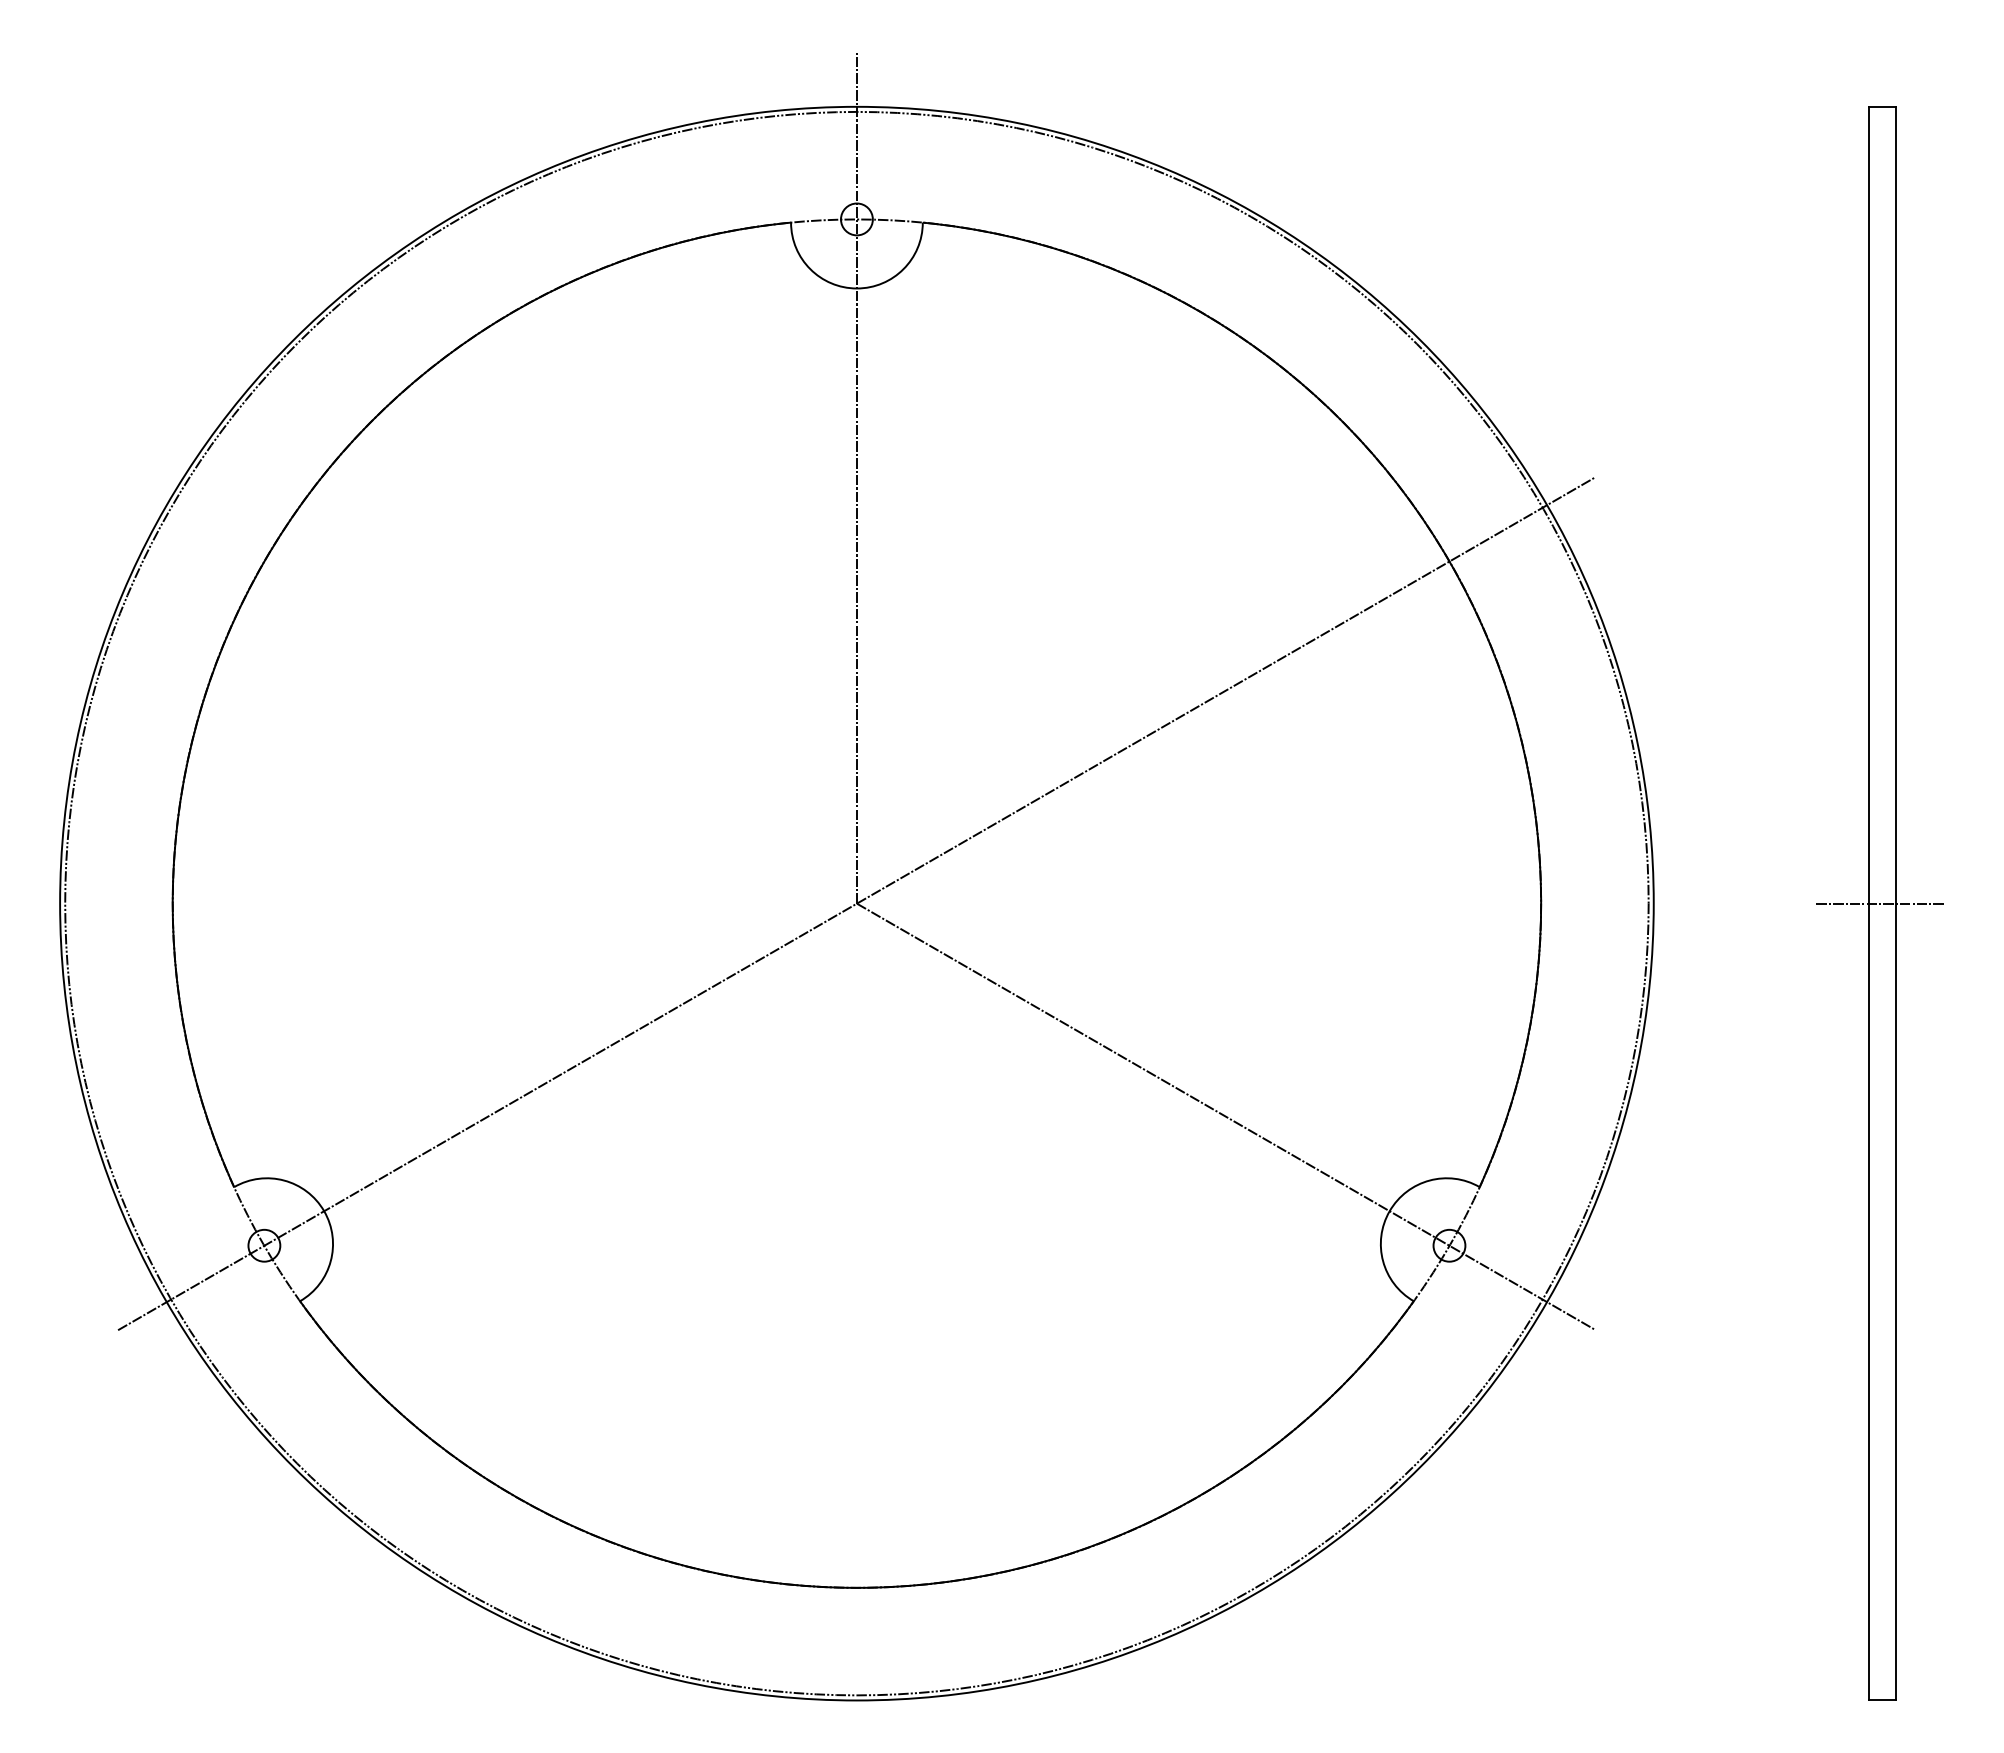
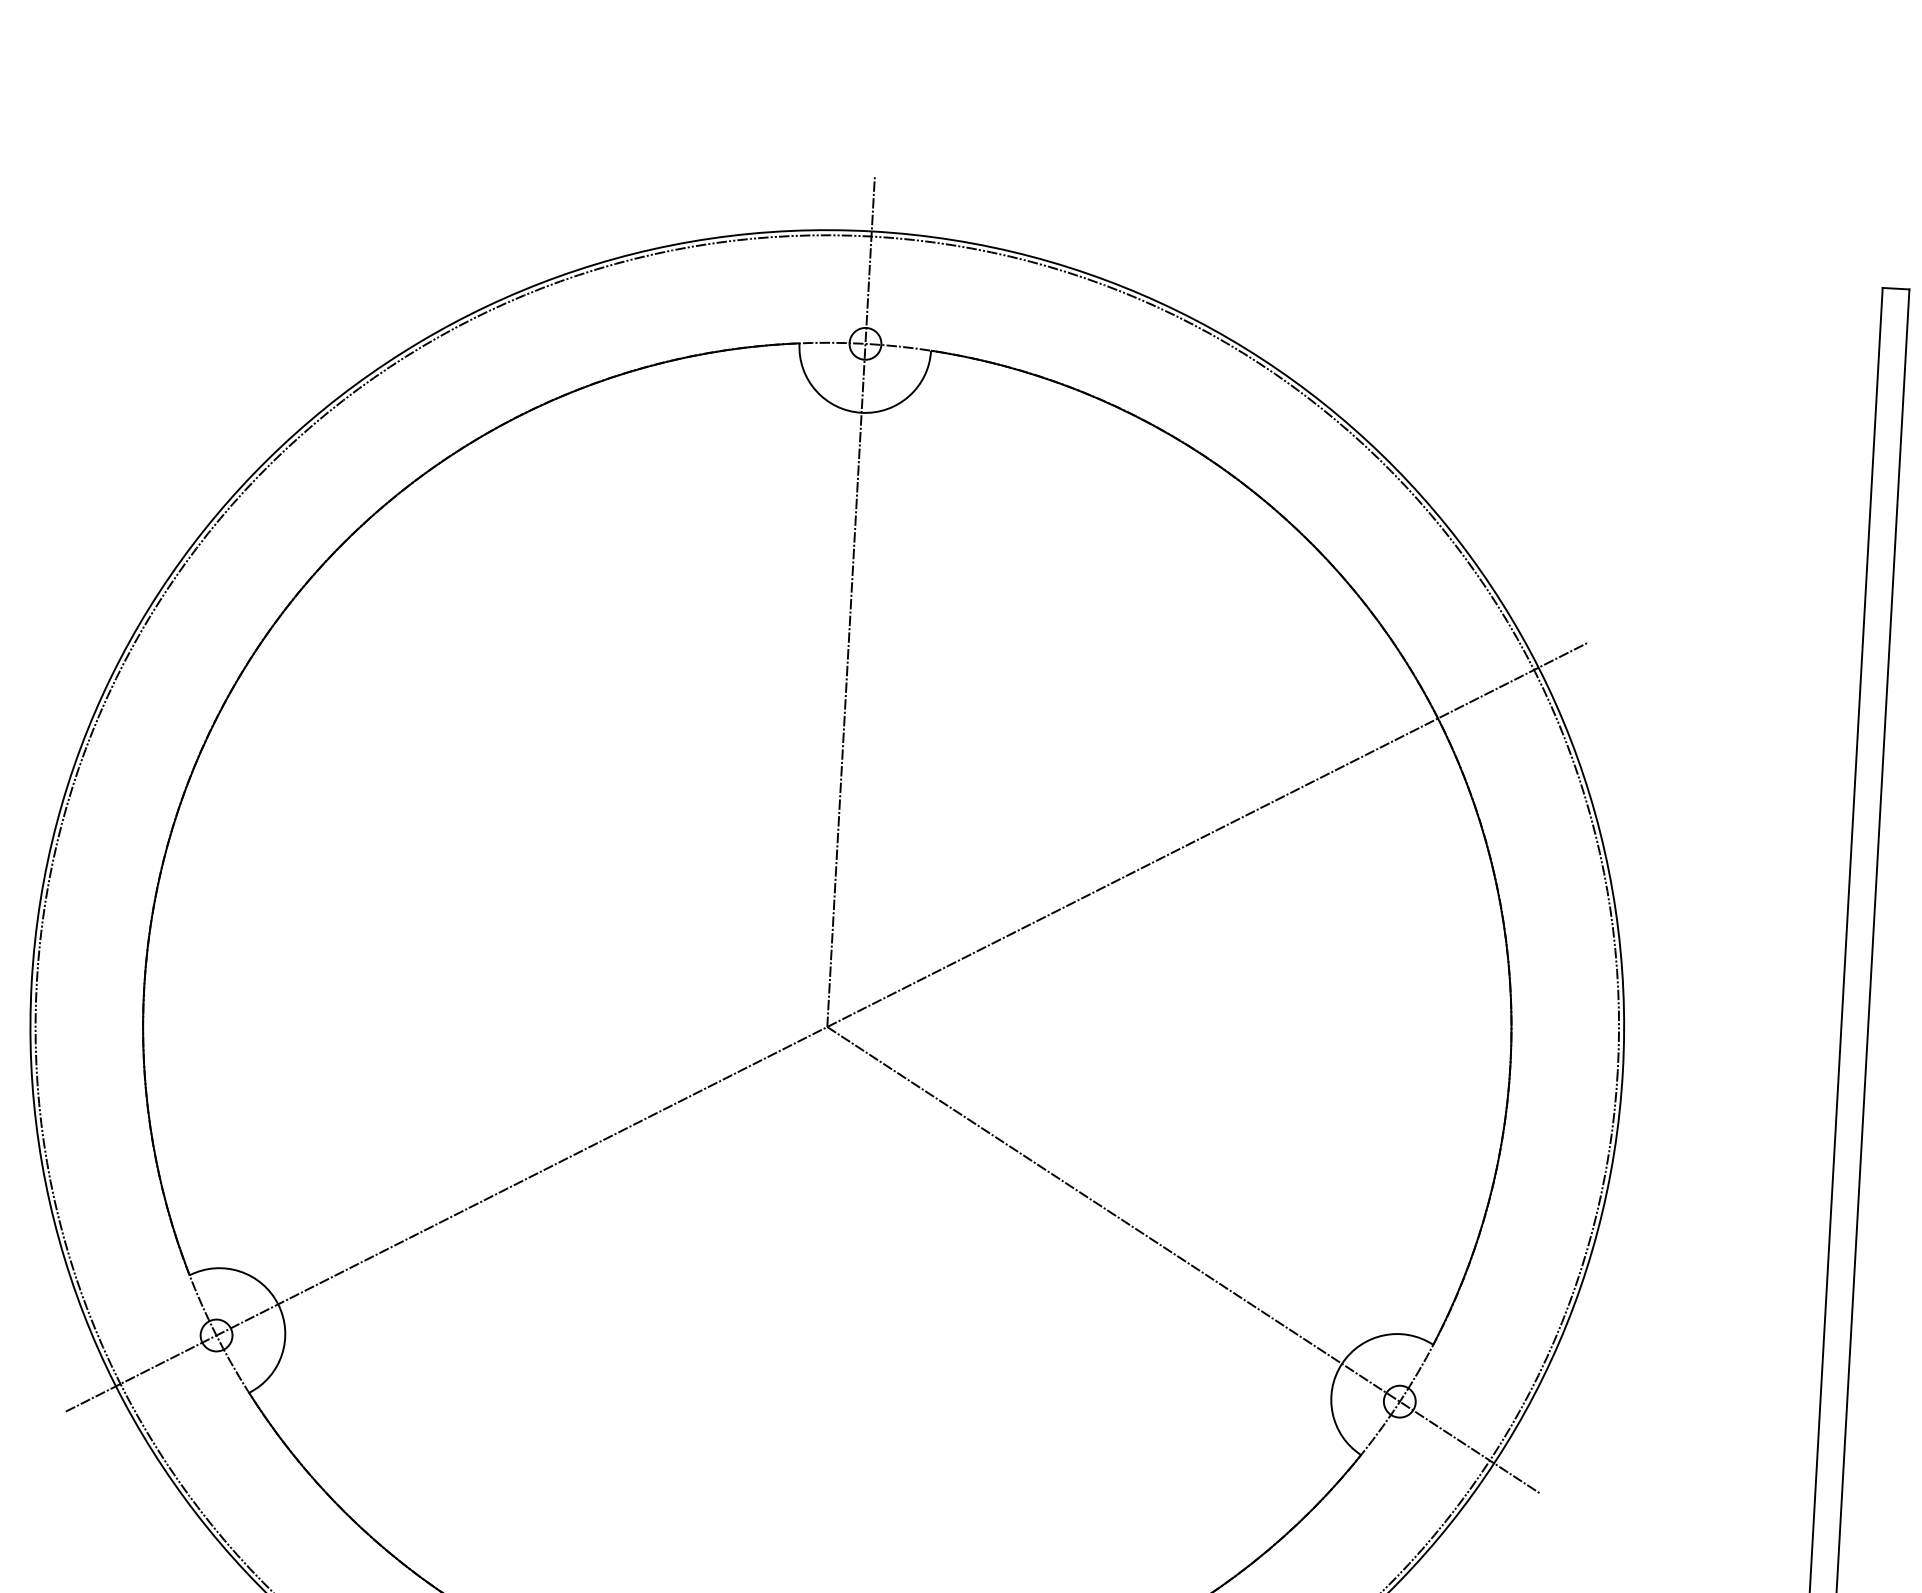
line: (1880, 903) -> (1849, 1083), removed

